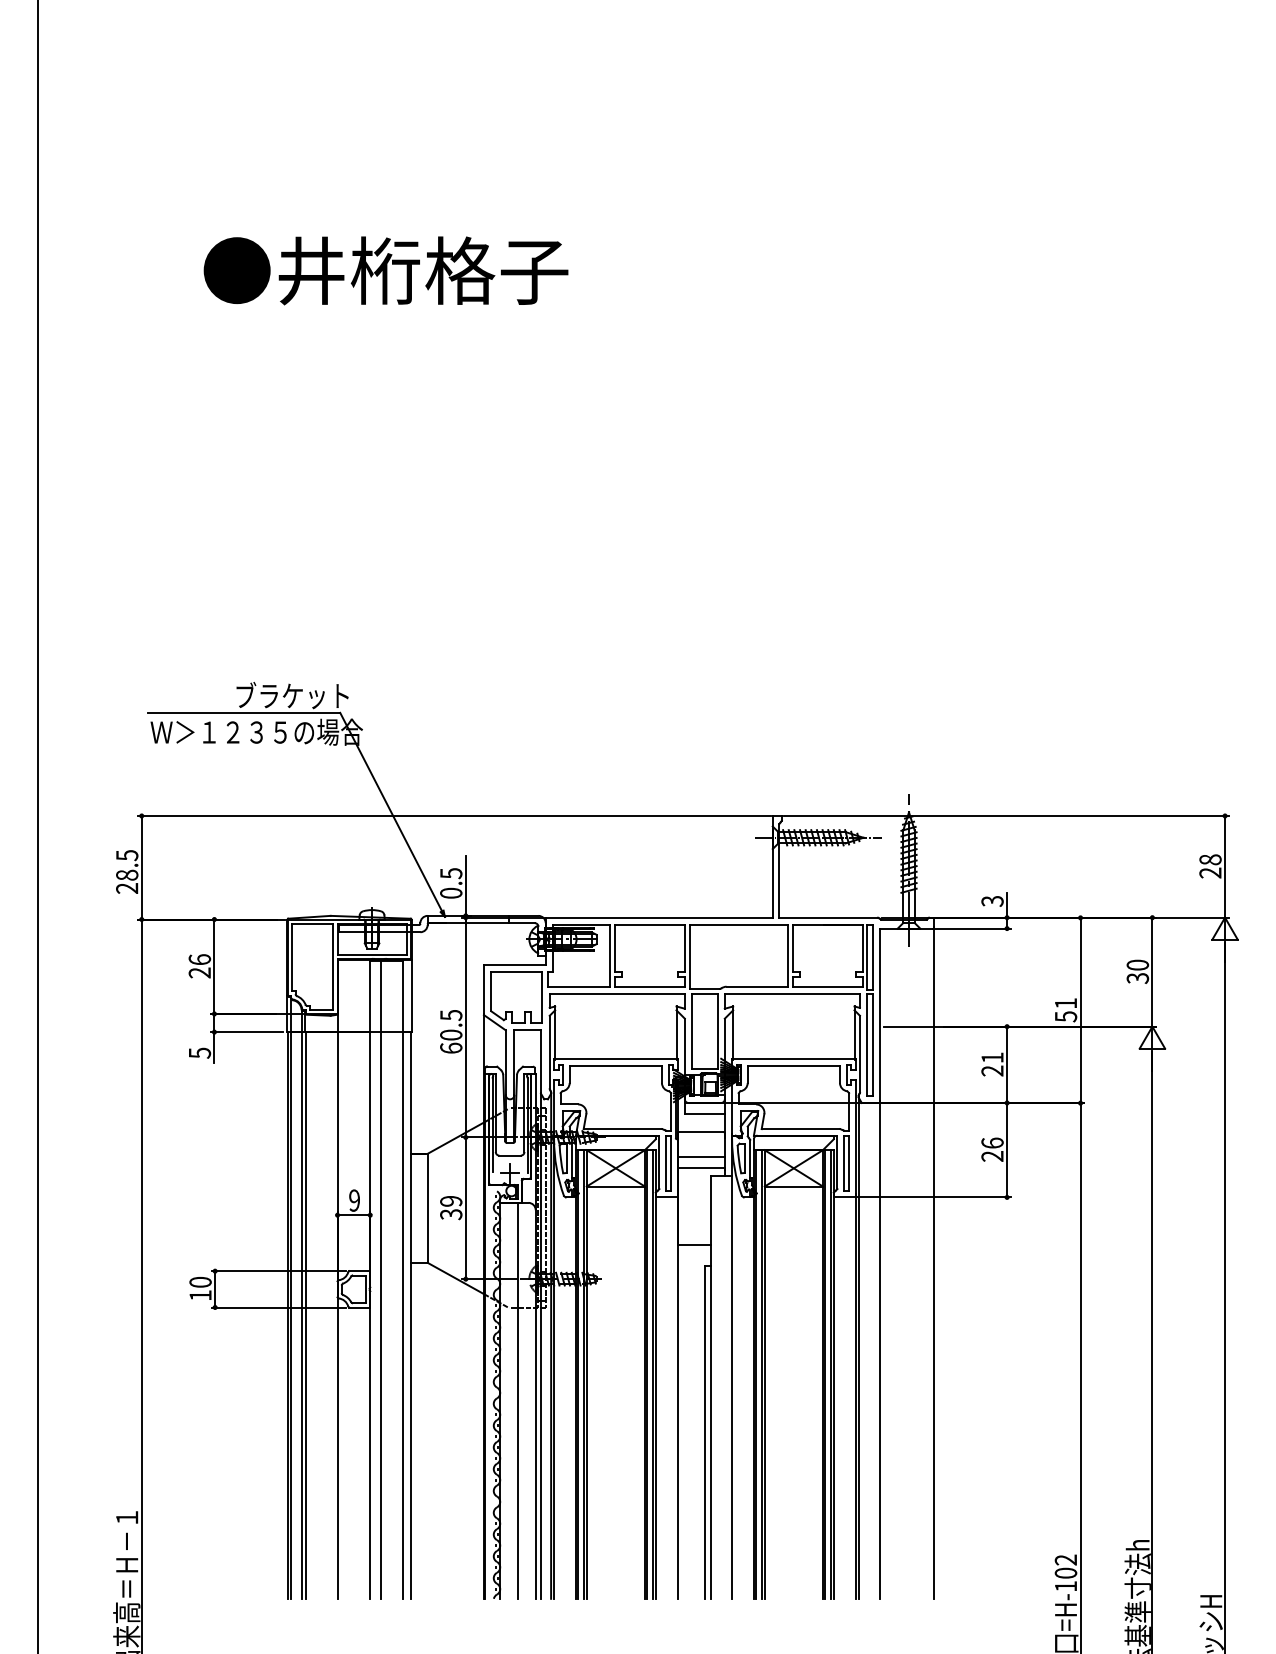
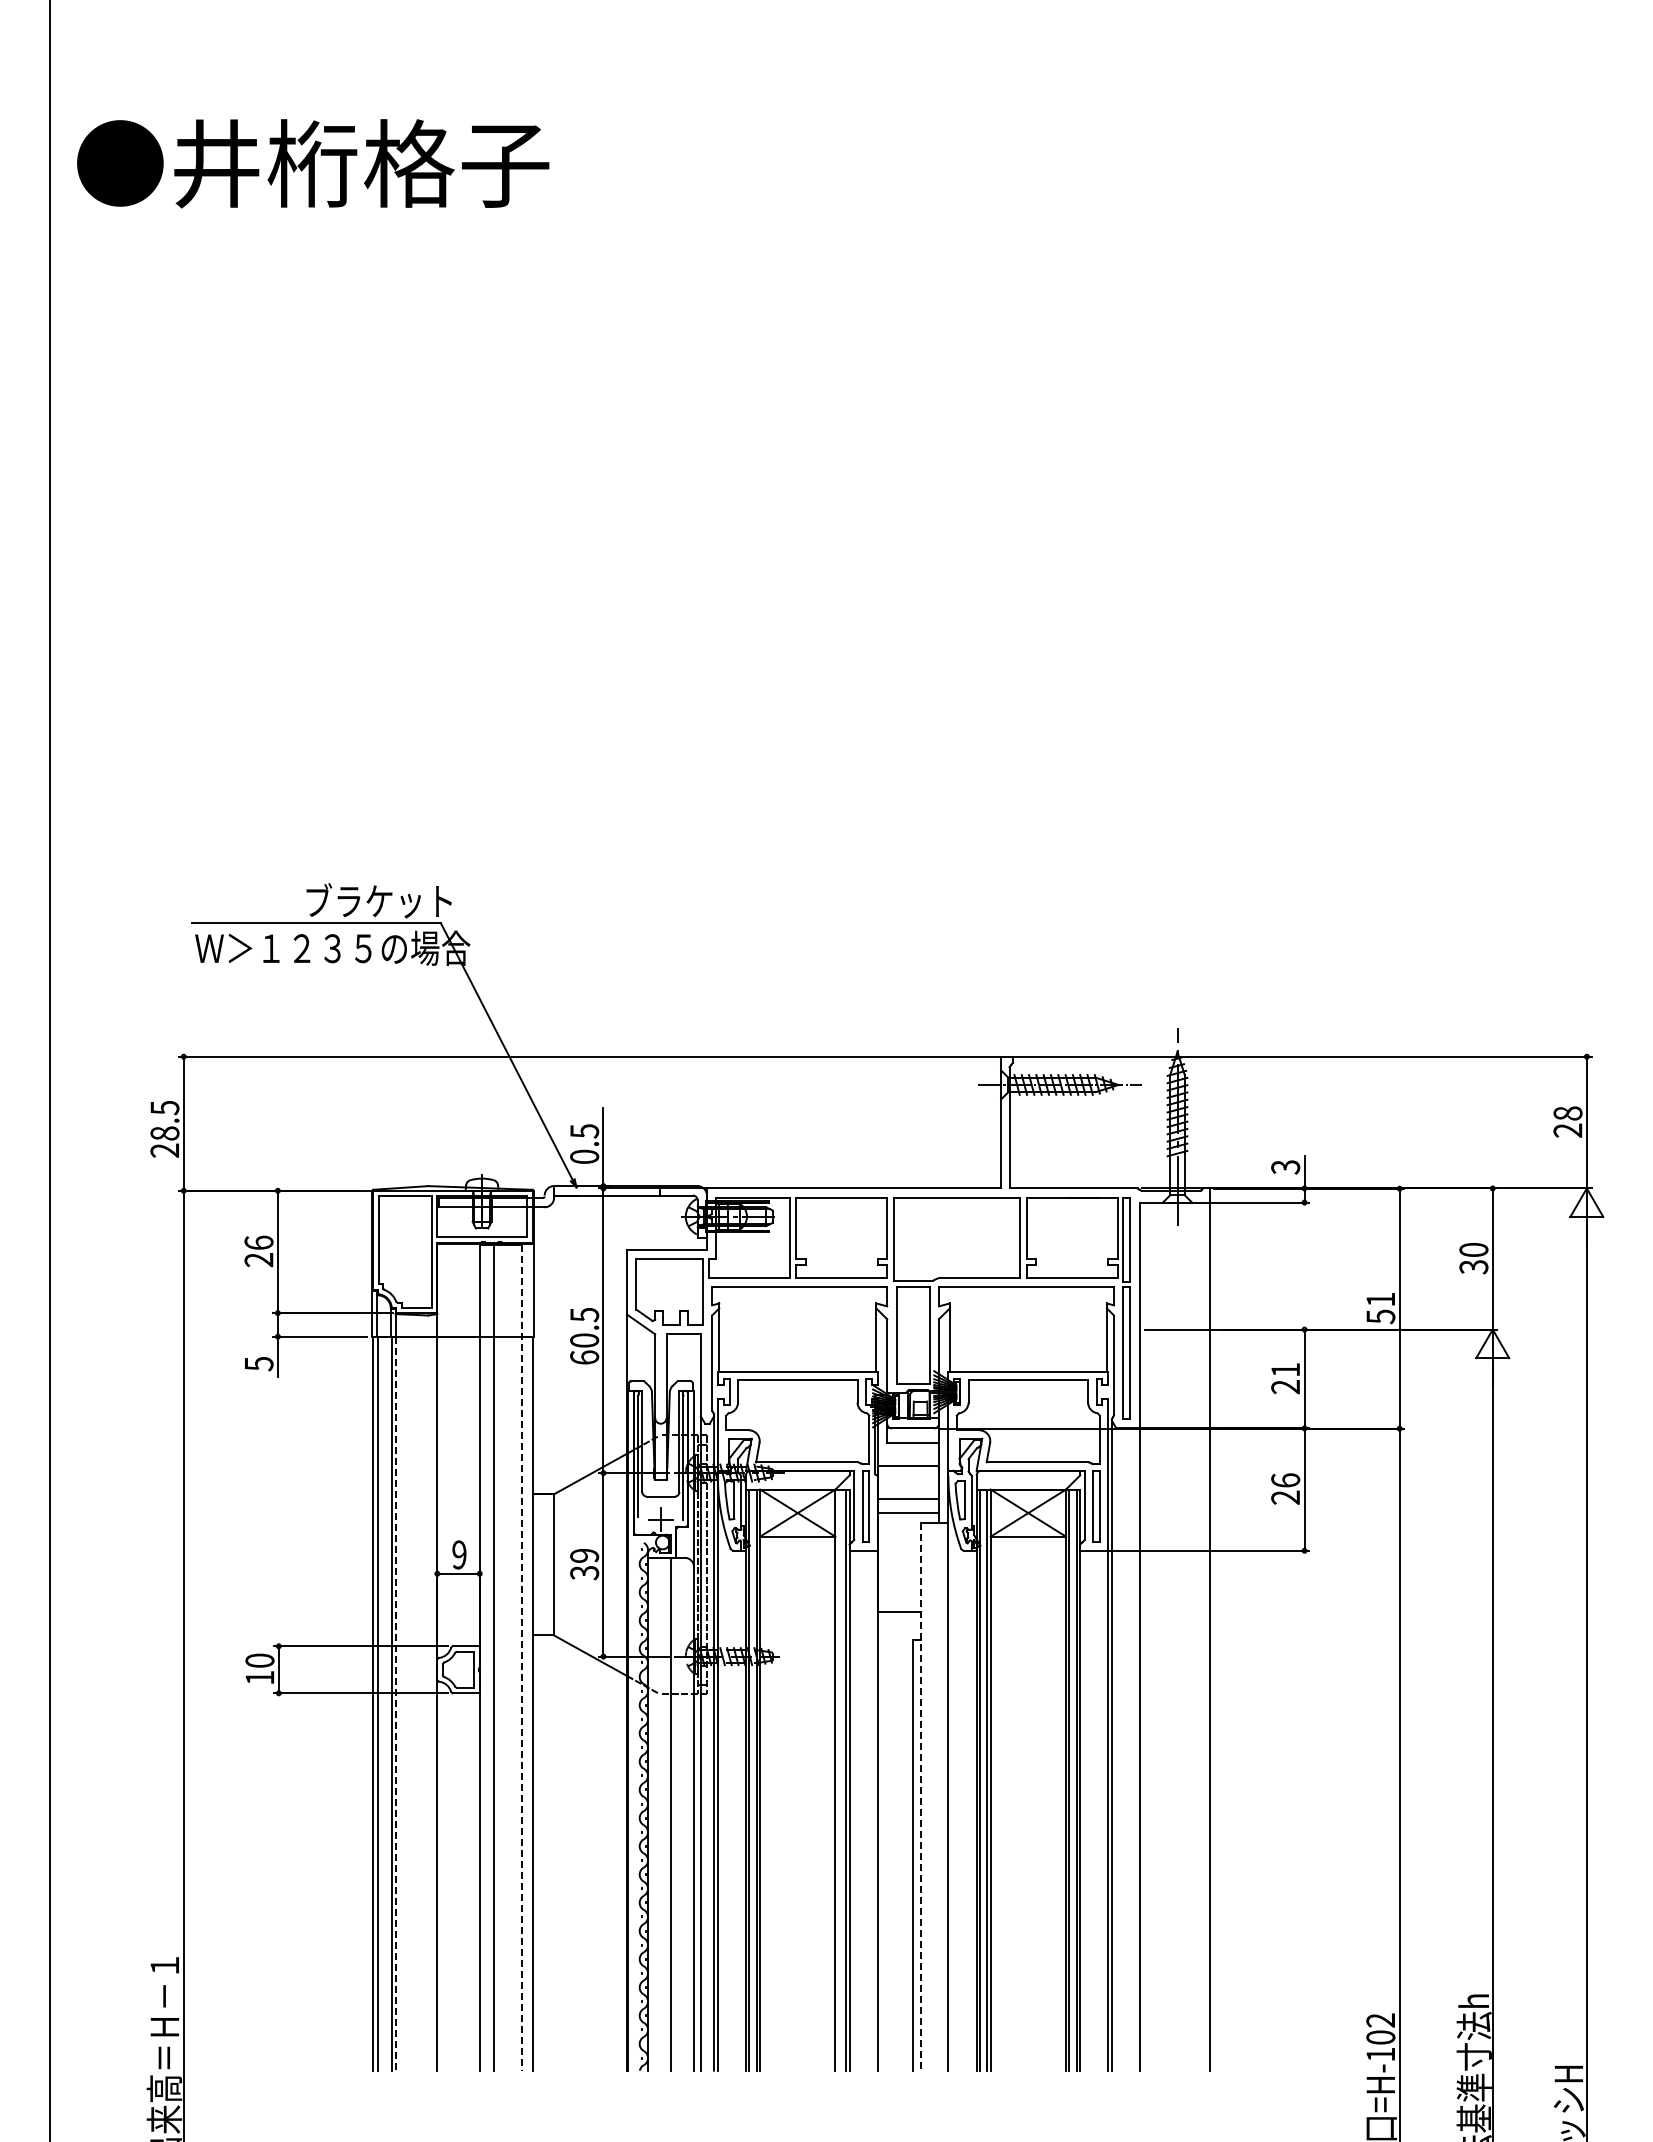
text: (386, 270) -> (313, 163), moved
line: (403, 1279) -> (522, 1657), solid -> dashed
line: (305, 1315) -> (396, 1703), solid -> dashed
line: (647, 1374) -> (838, 1779), removed
line: (710, 1387) -> (920, 1797), solid -> dashed

